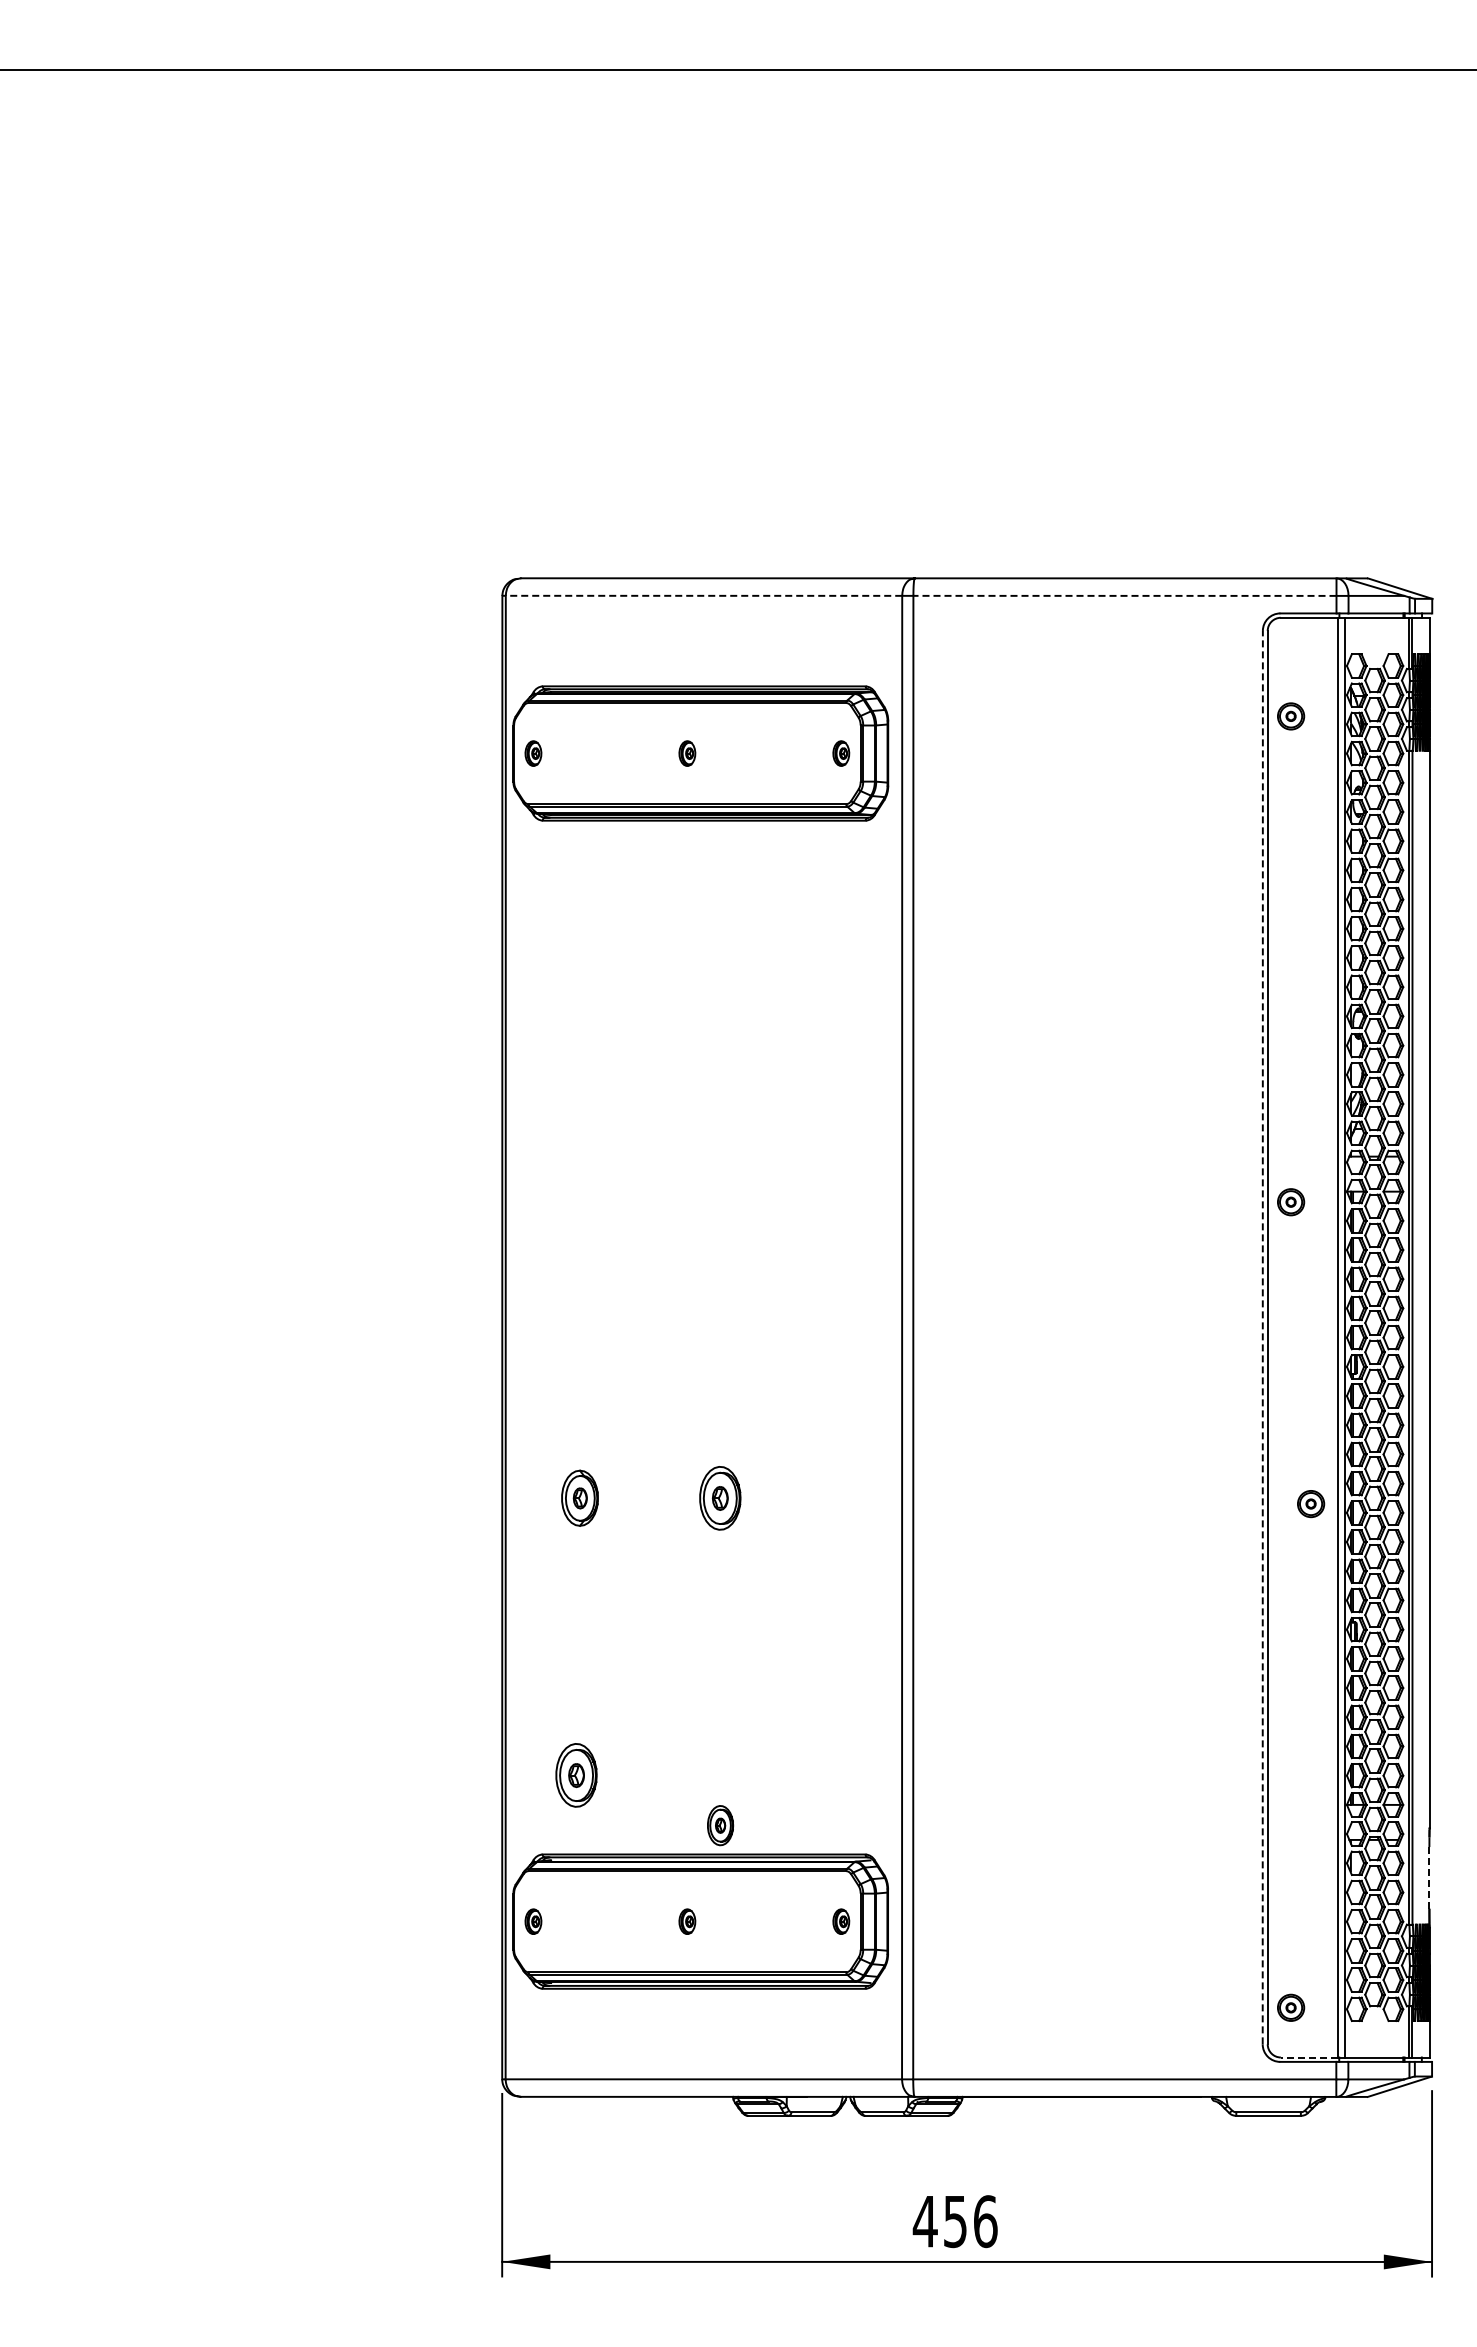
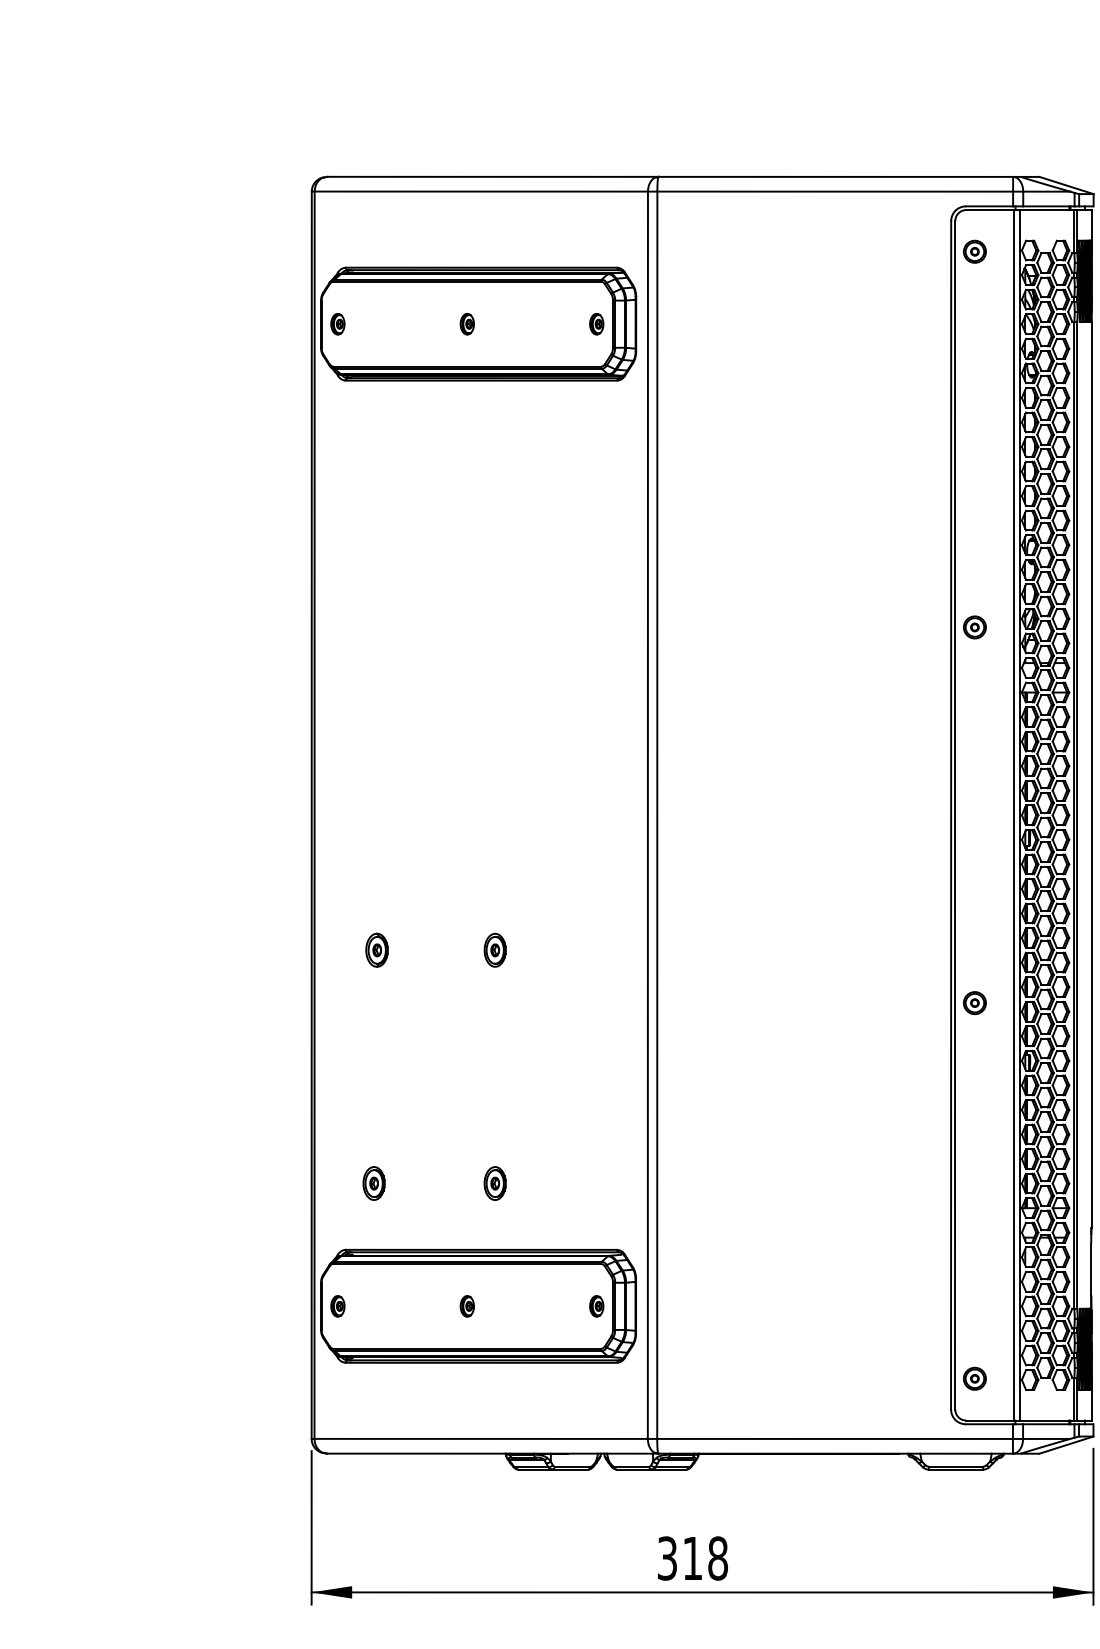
line: (703, 595) -> (480, 191), dashed -> solid
line: (1124, 595) -> (834, 191), dashed -> solid
part: (1291, 716) -> (975, 251), moved
part: (1291, 1202) -> (975, 627), moved
line: (1262, 1337) -> (950, 815), dashed -> solid
part: (579, 1497) -> (376, 949), size x0.71
part: (720, 1497) -> (495, 949), size x0.62
part: (1311, 1504) -> (975, 1003), moved
part: (576, 1775) -> (374, 1183), size x0.62
part: (720, 1825) -> (495, 1183), moved
line: (1429, 1877) -> (1091, 1269), dashed -> solid
line: (1309, 2057) -> (990, 1420), dashed -> solid
text: (954, 2221) -> (691, 1558), 456 -> 318

